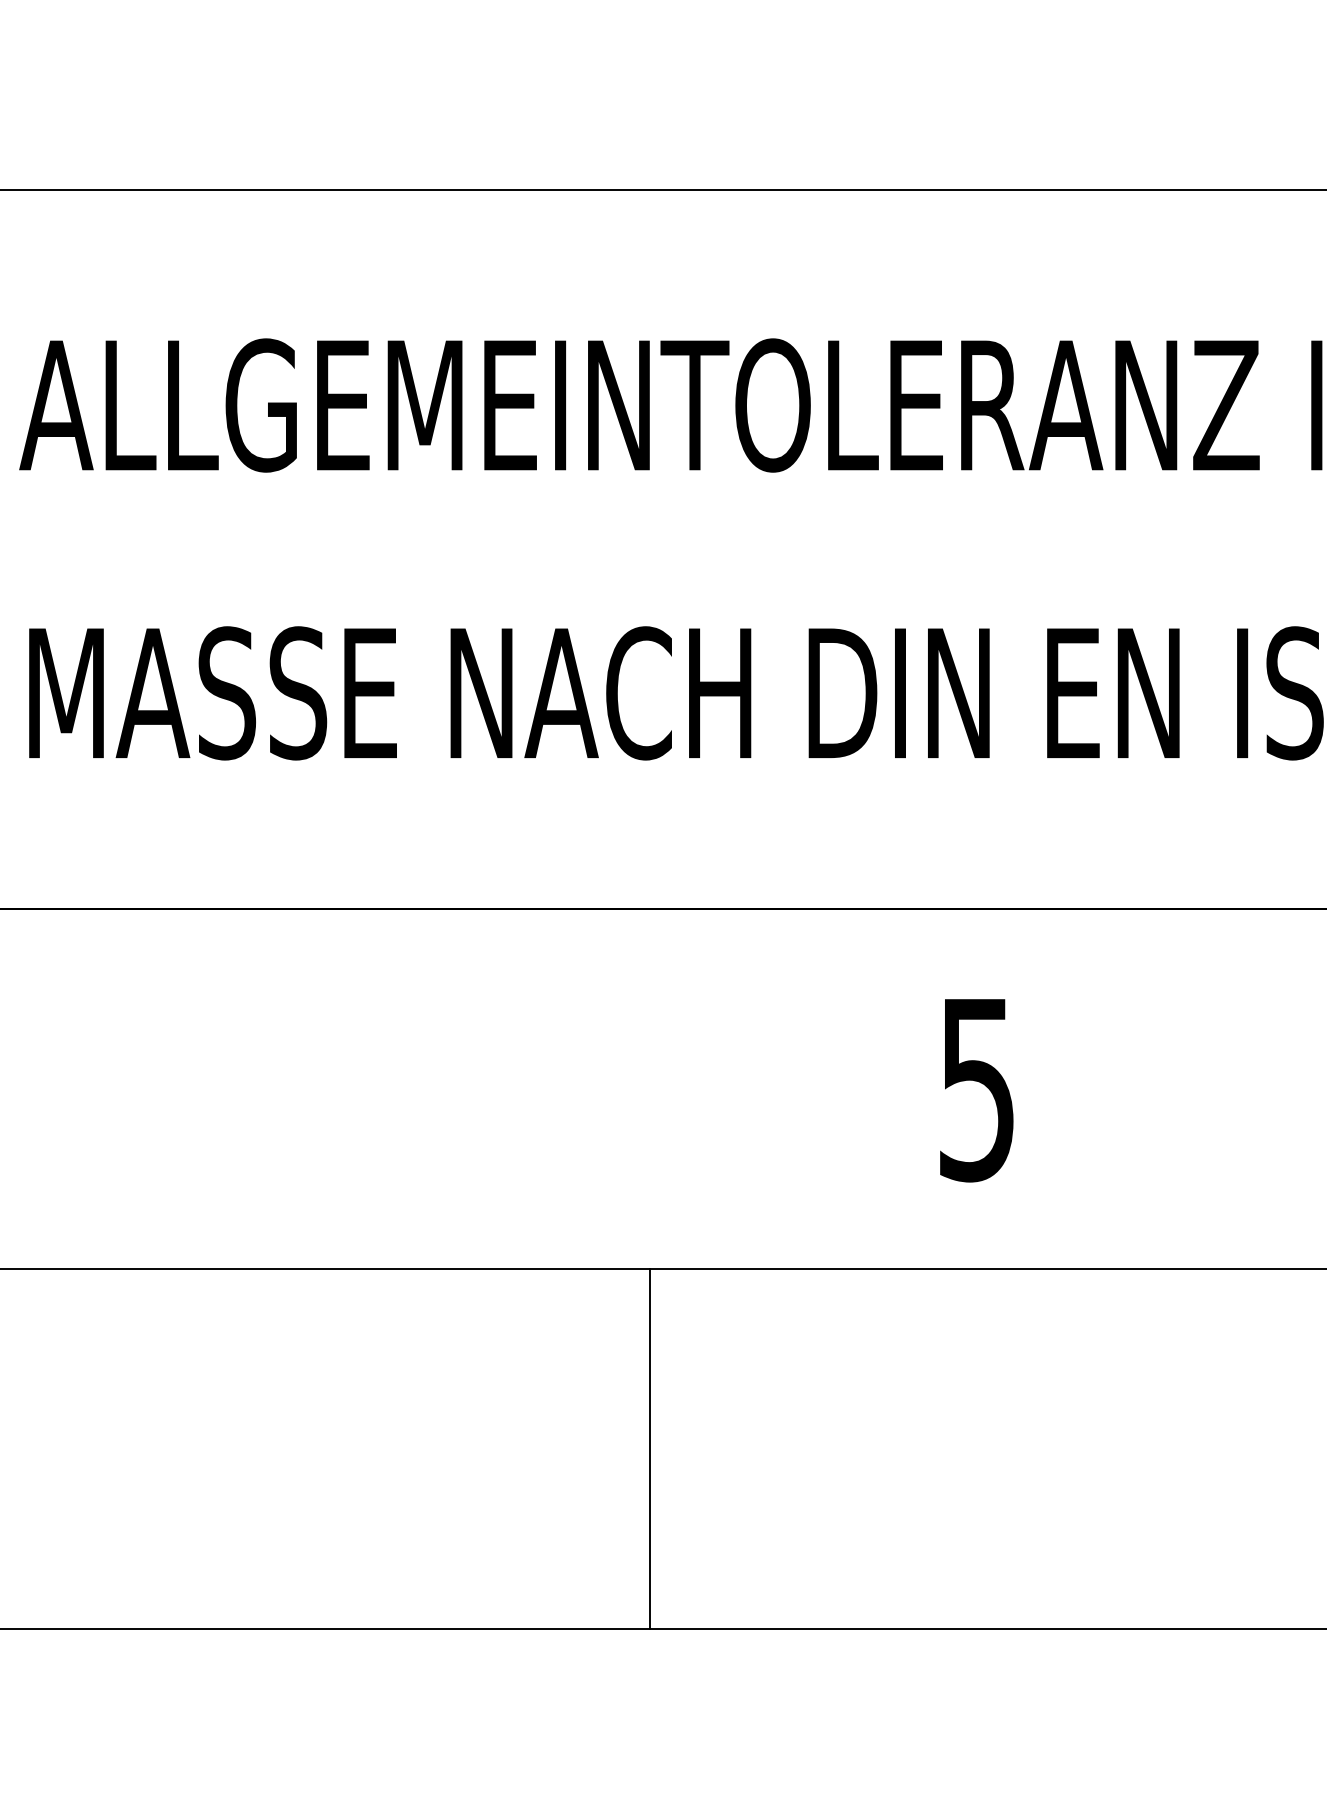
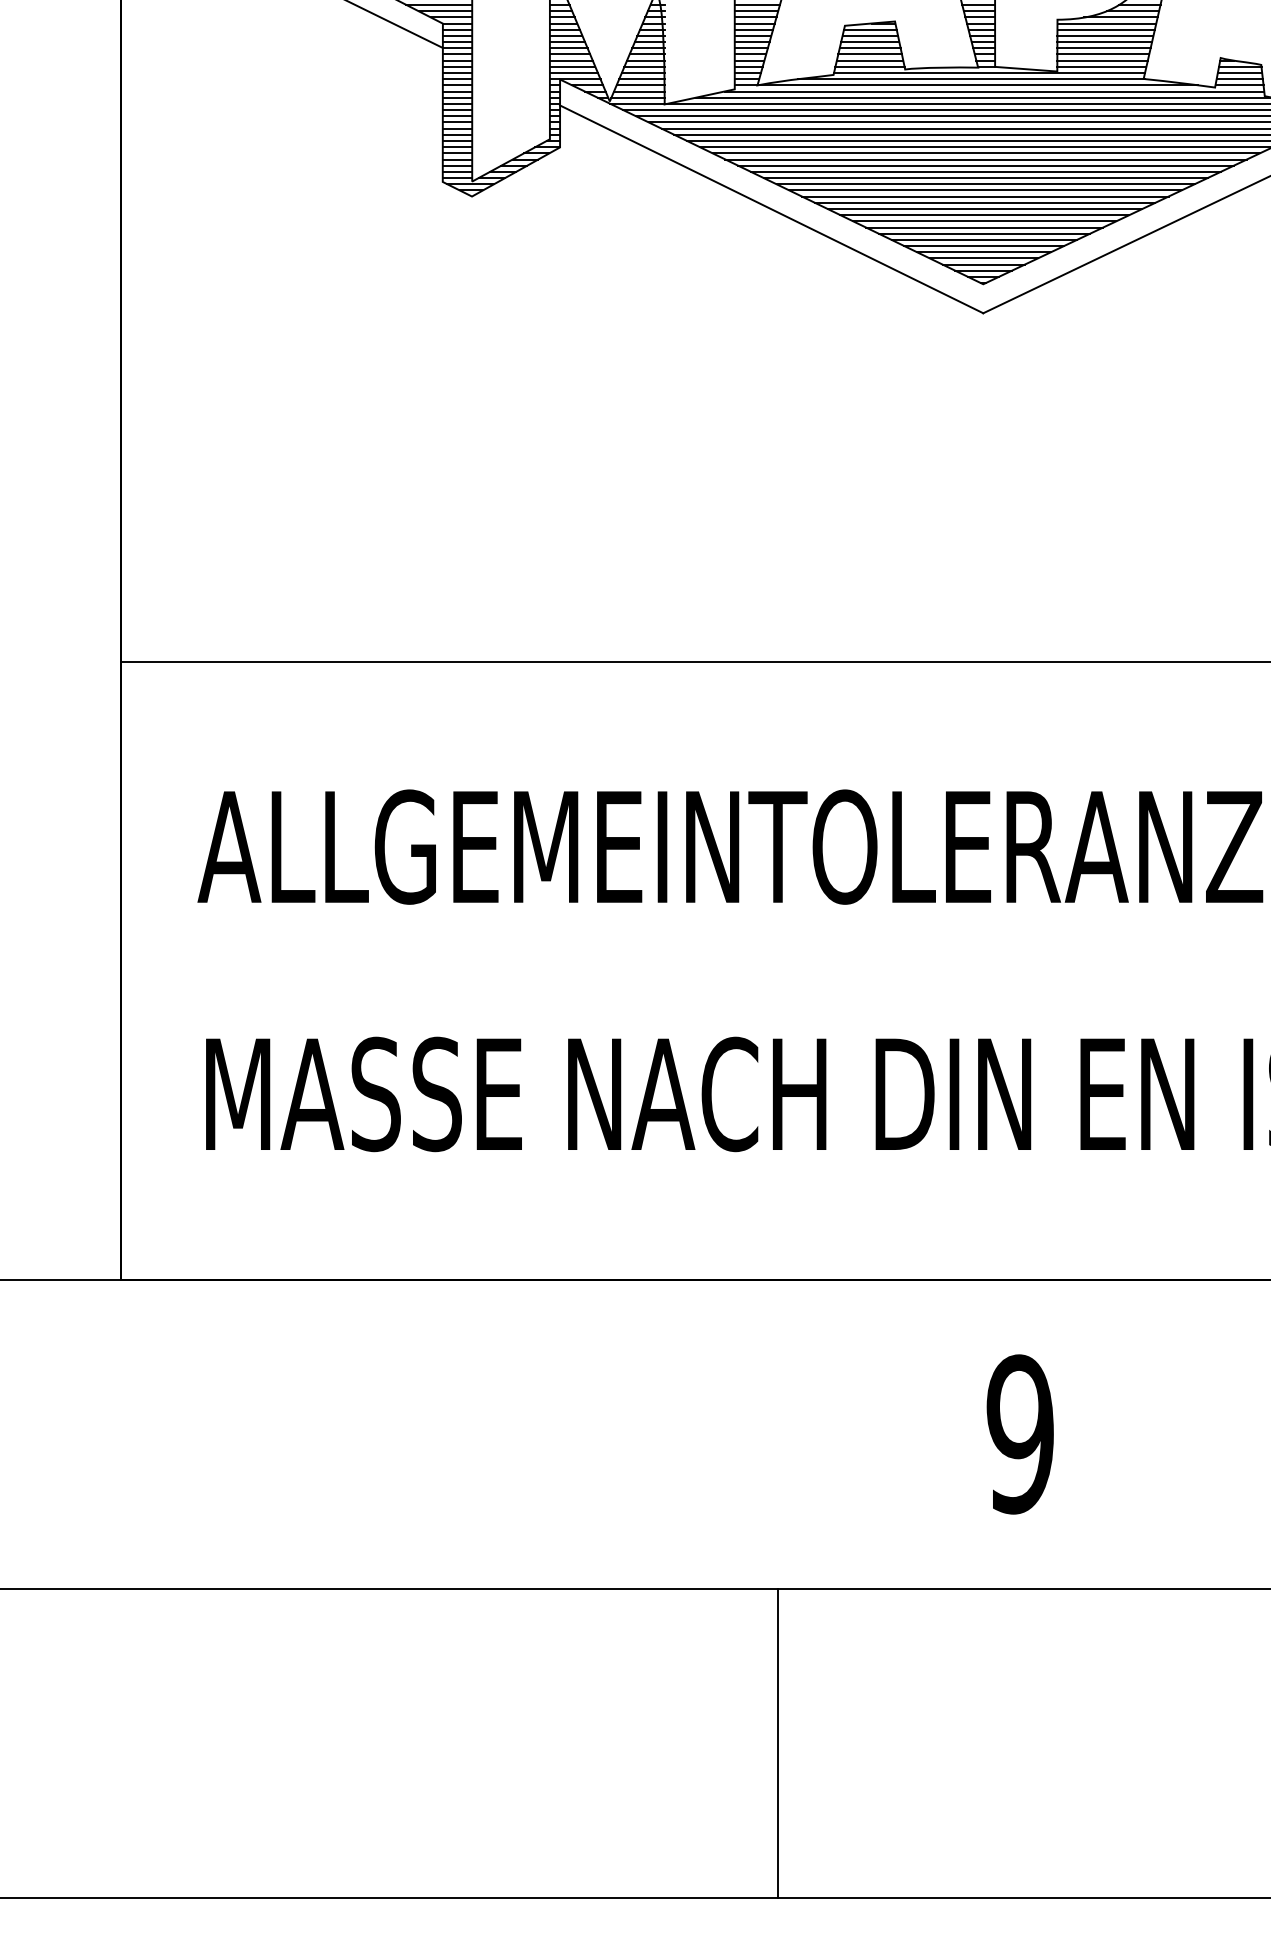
text: (976, 1089) -> (1019, 1434), 5 -> 9
line: (650, 1448) -> (778, 1743), moved

